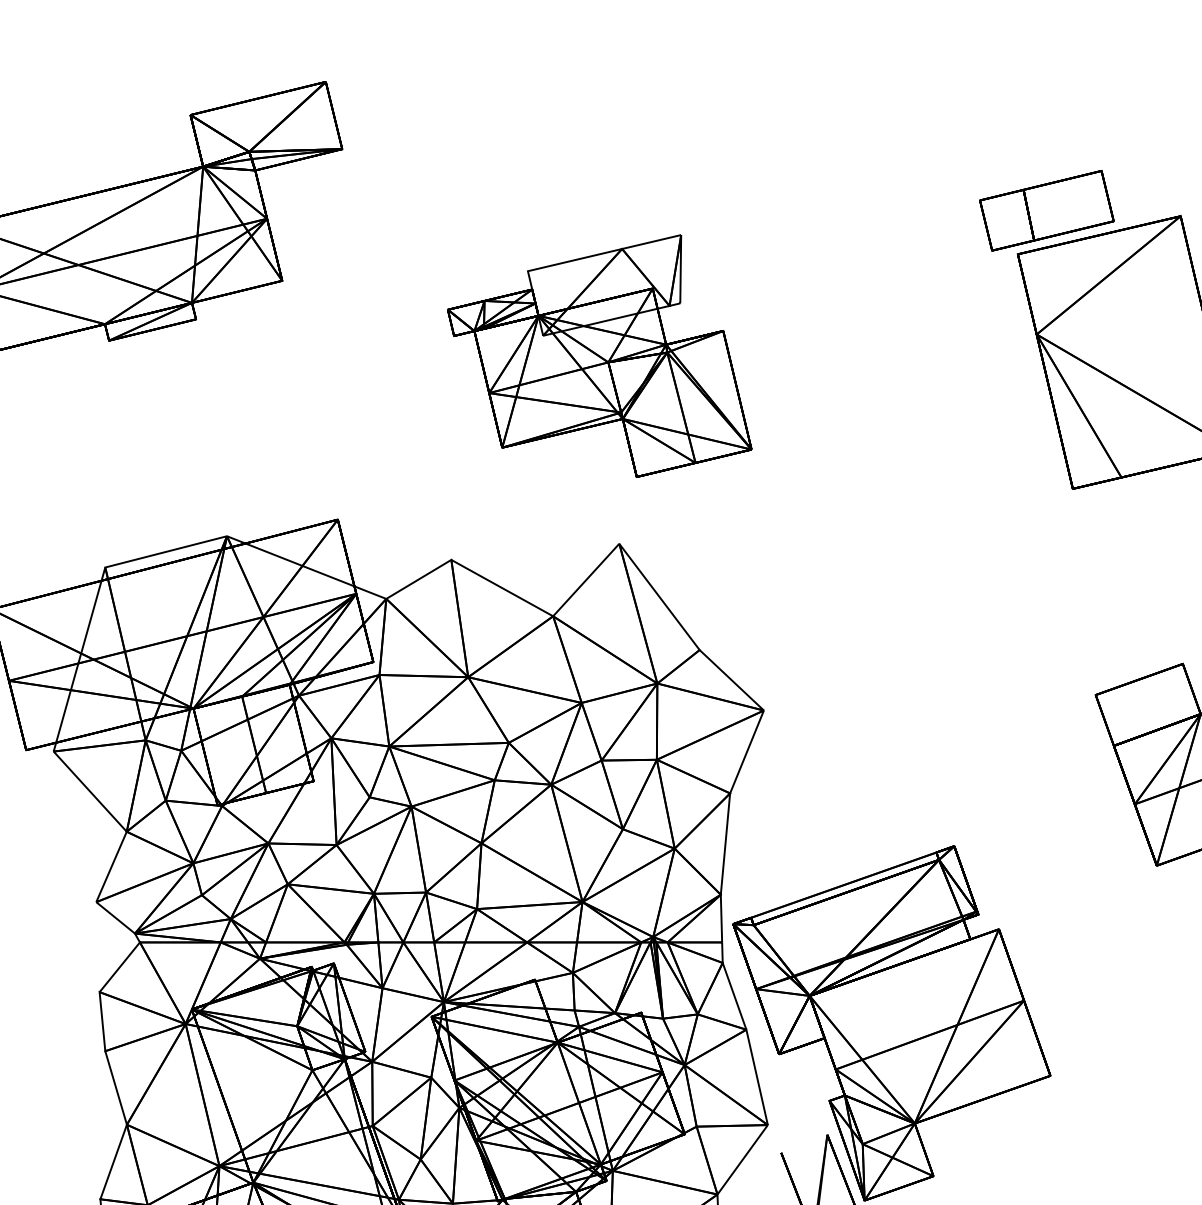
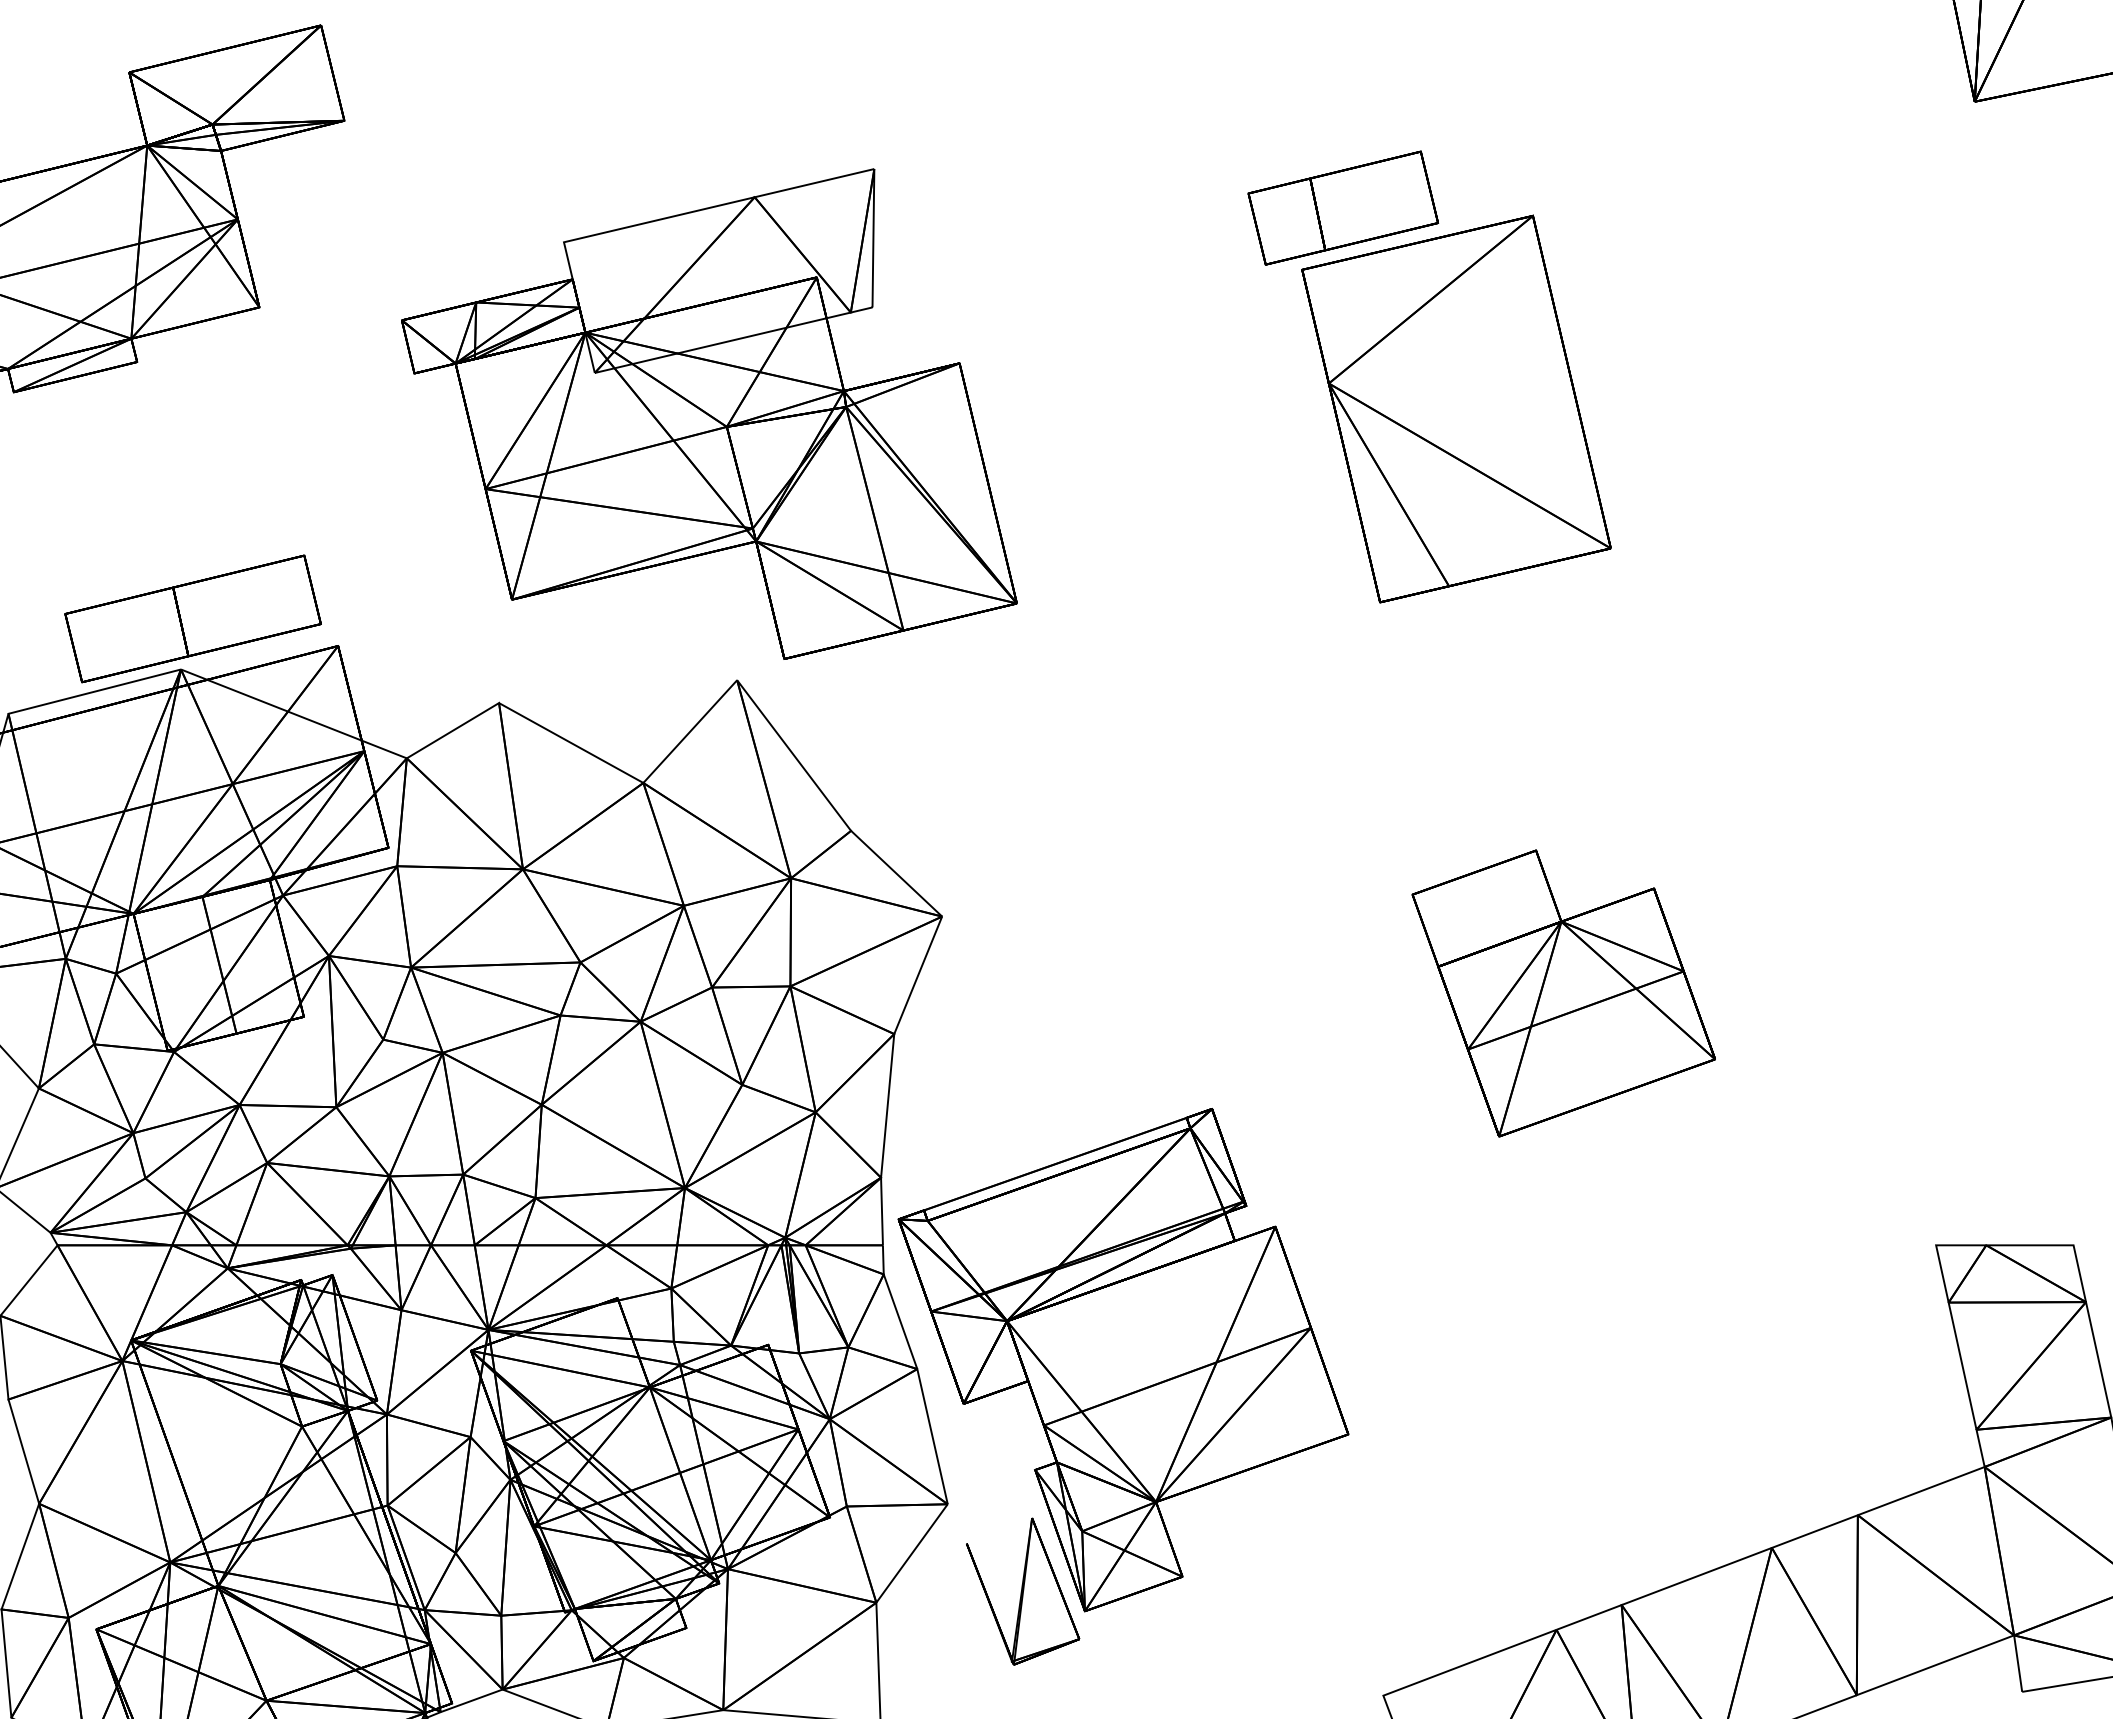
part: (599, 355) -> (709, 413), size x1.43
part: (235, 500) -> (192, 618), added

